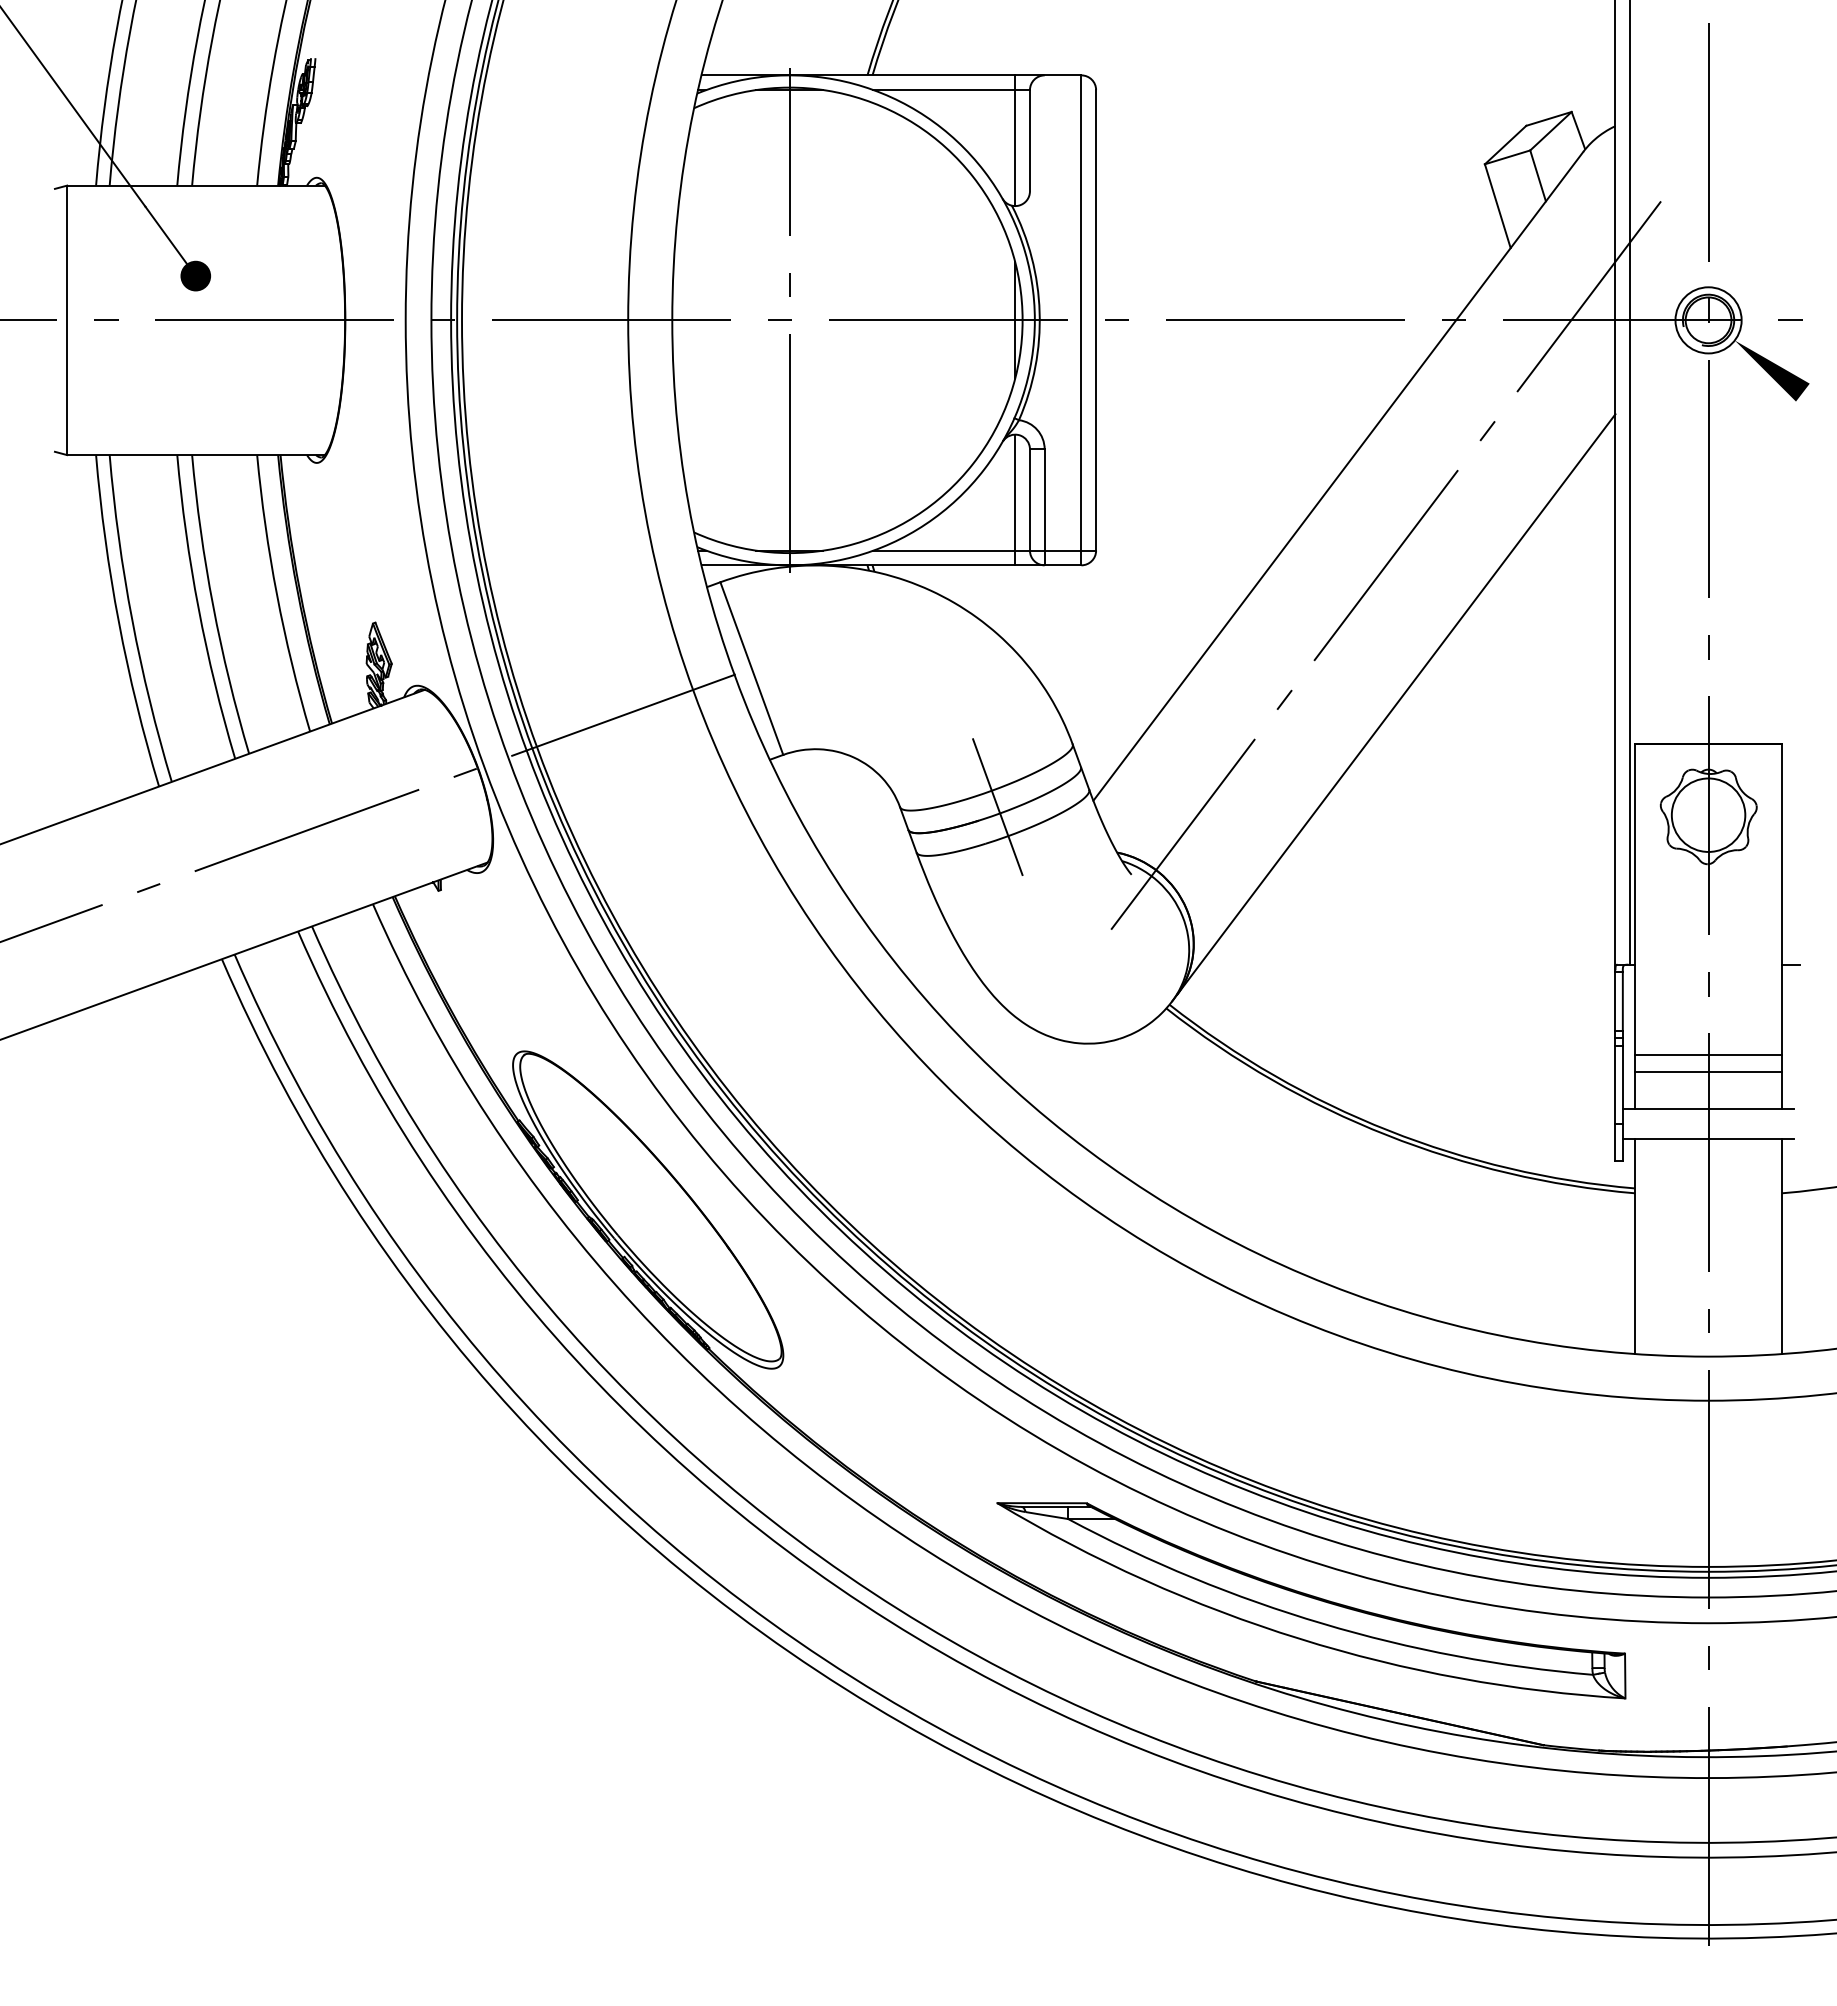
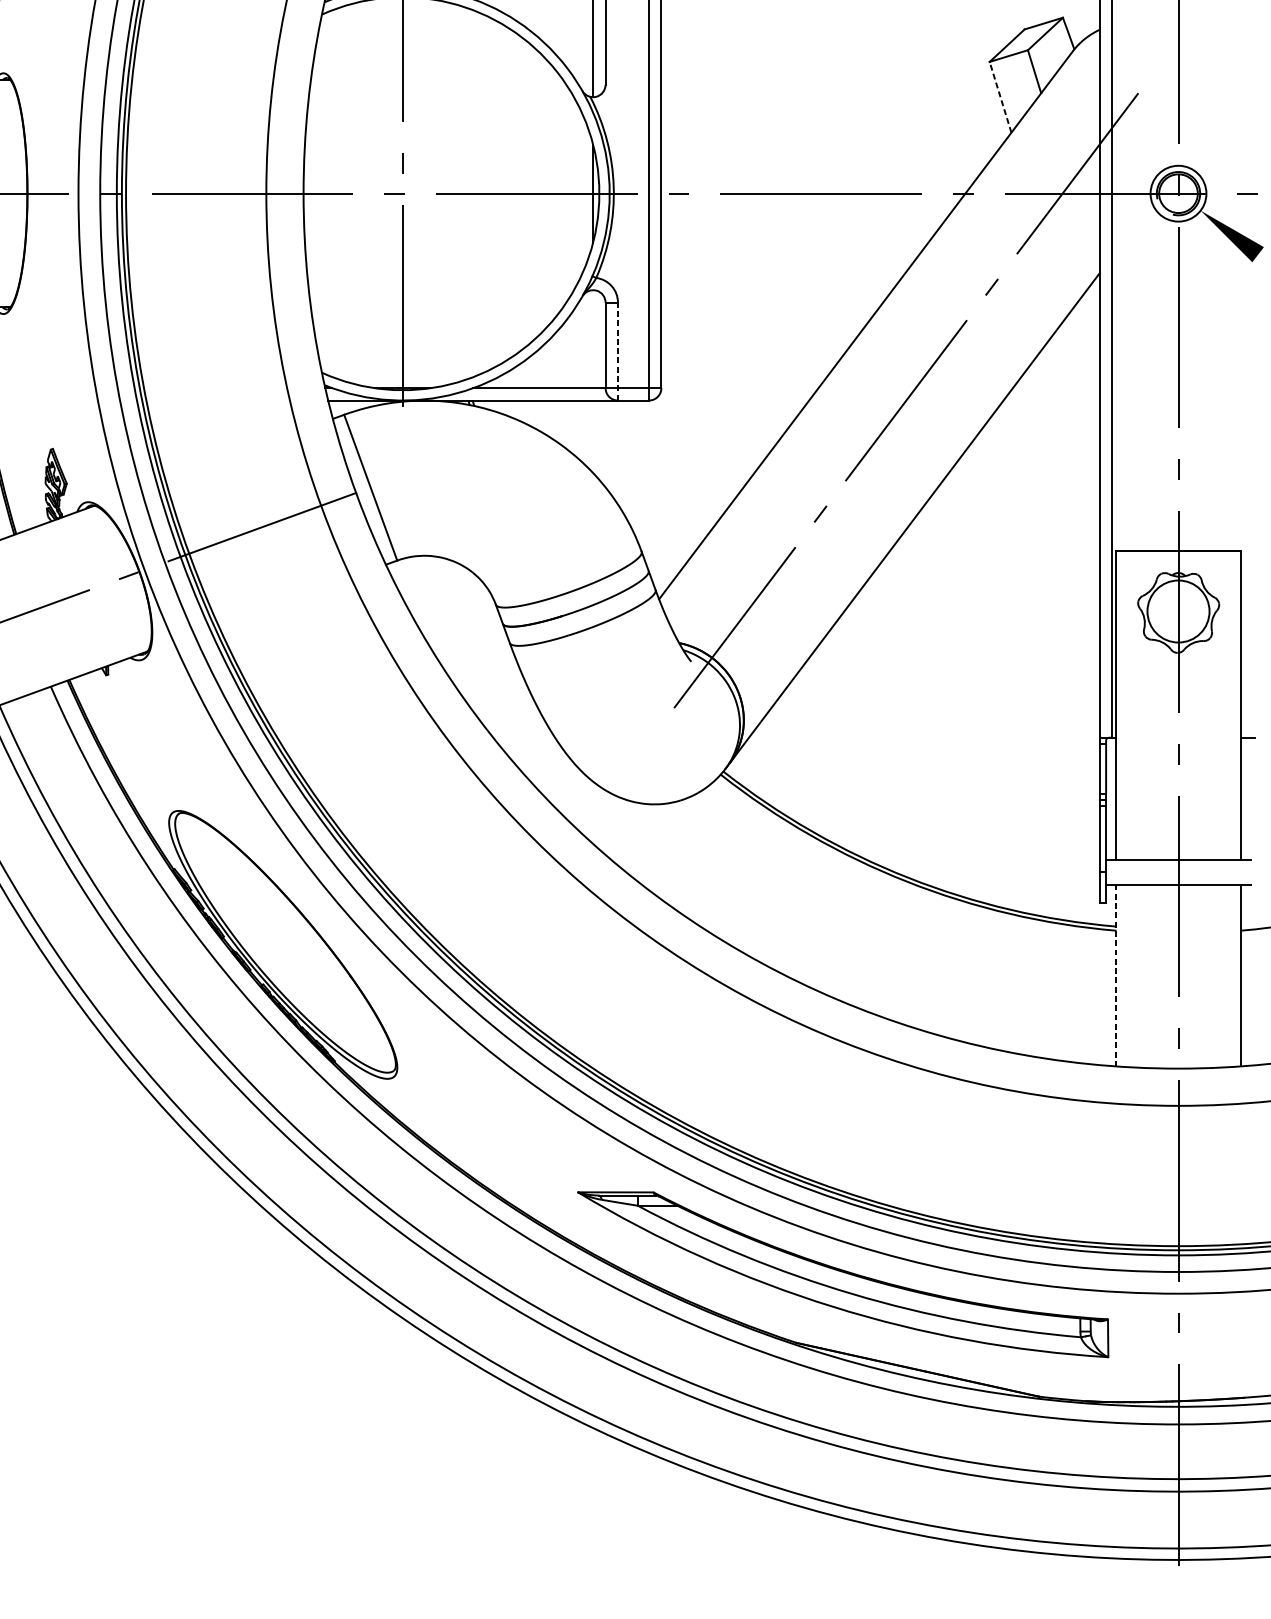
line: (1497, 206) -> (1000, 97), solid -> dashed
line: (1015, 499) -> (593, 344), removed
line: (1044, 507) -> (617, 351), solid -> dashed
line: (997, 806) -> (578, 604), removed
line: (1708, 1054) -> (1178, 813), removed
line: (1708, 1071) -> (1178, 827), removed
line: (1635, 1246) -> (1116, 975), solid -> dashed

